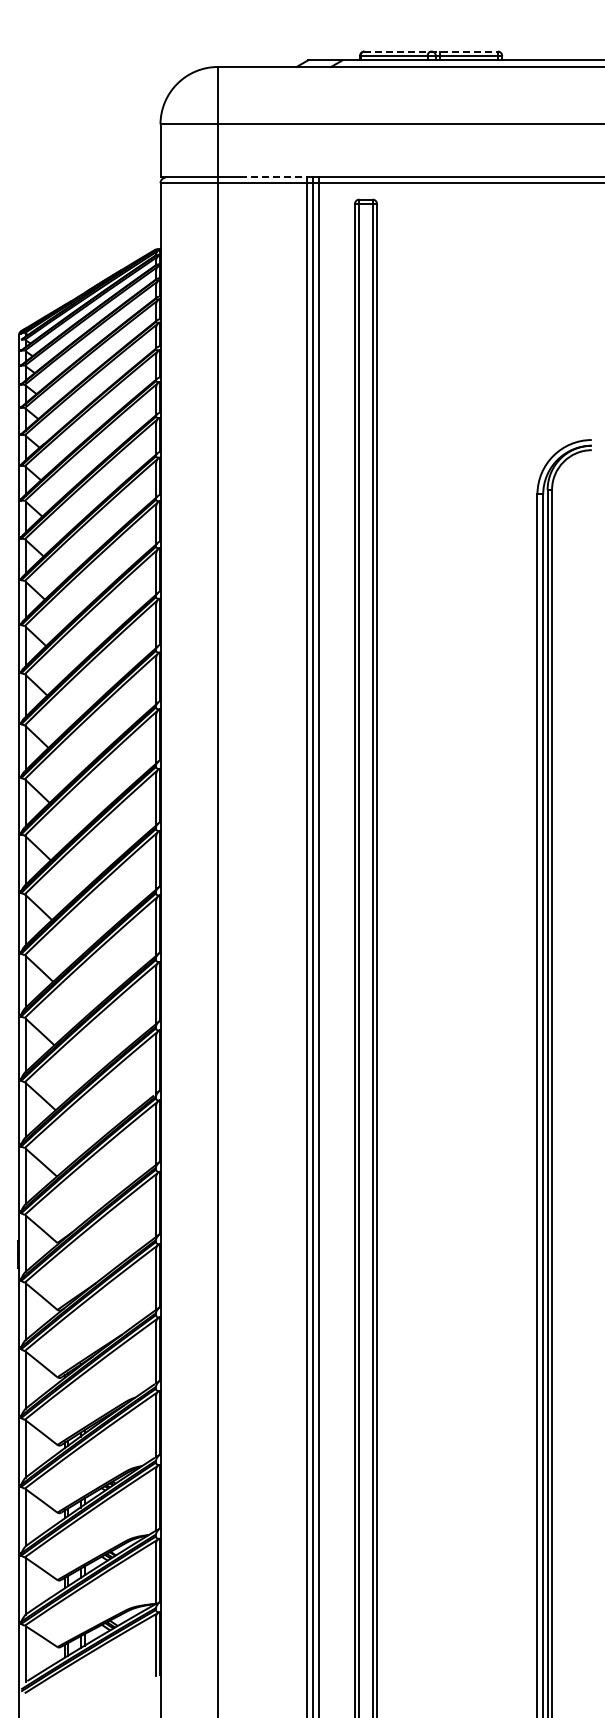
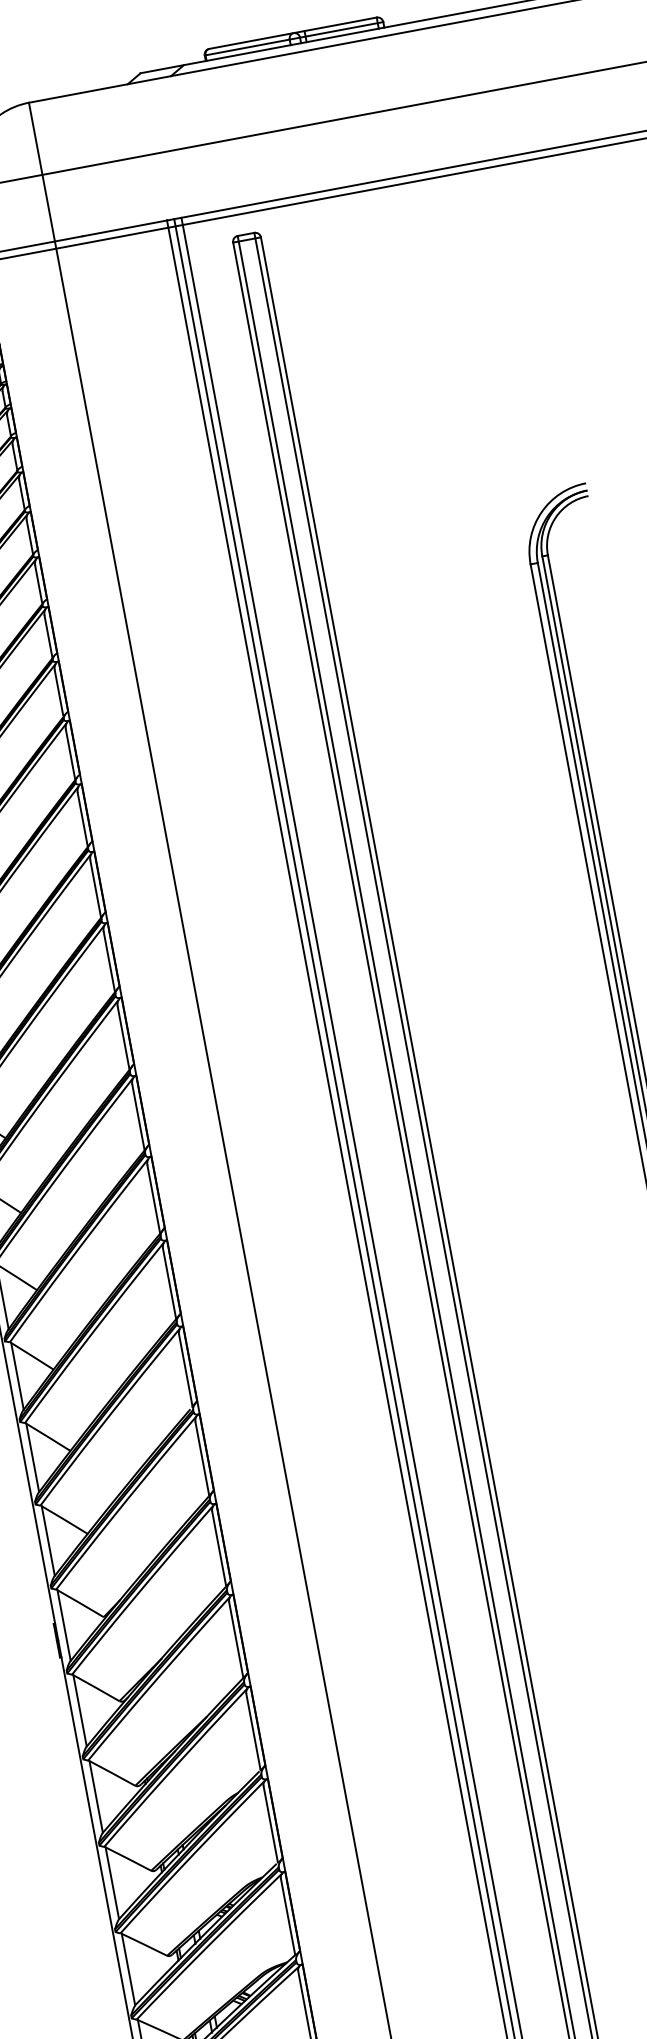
line: (431, 51) -> (293, 33), dashed -> solid
line: (273, 177) -> (124, 228), dashed -> solid

